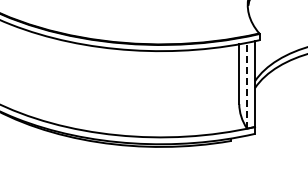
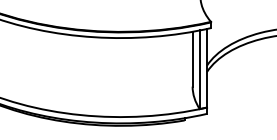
line: (247, 85) -> (200, 69), dashed -> solid

